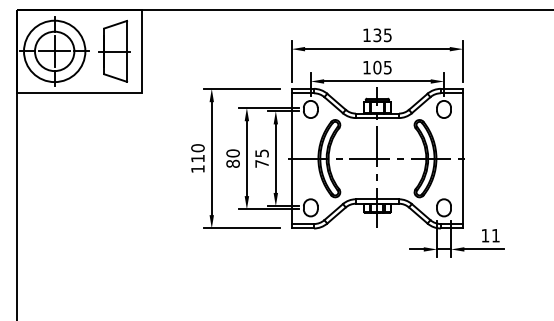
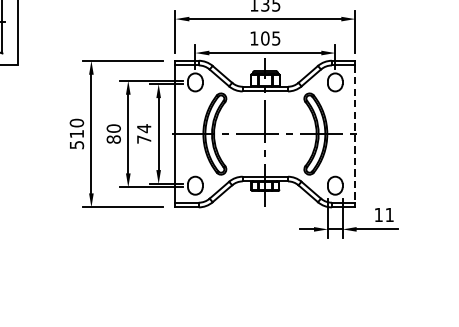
text: (261, 153) -> (143, 128), 75 -> 74
line: (463, 159) -> (355, 134), solid -> dashed
text: (197, 169) -> (76, 145), 110 -> 510

